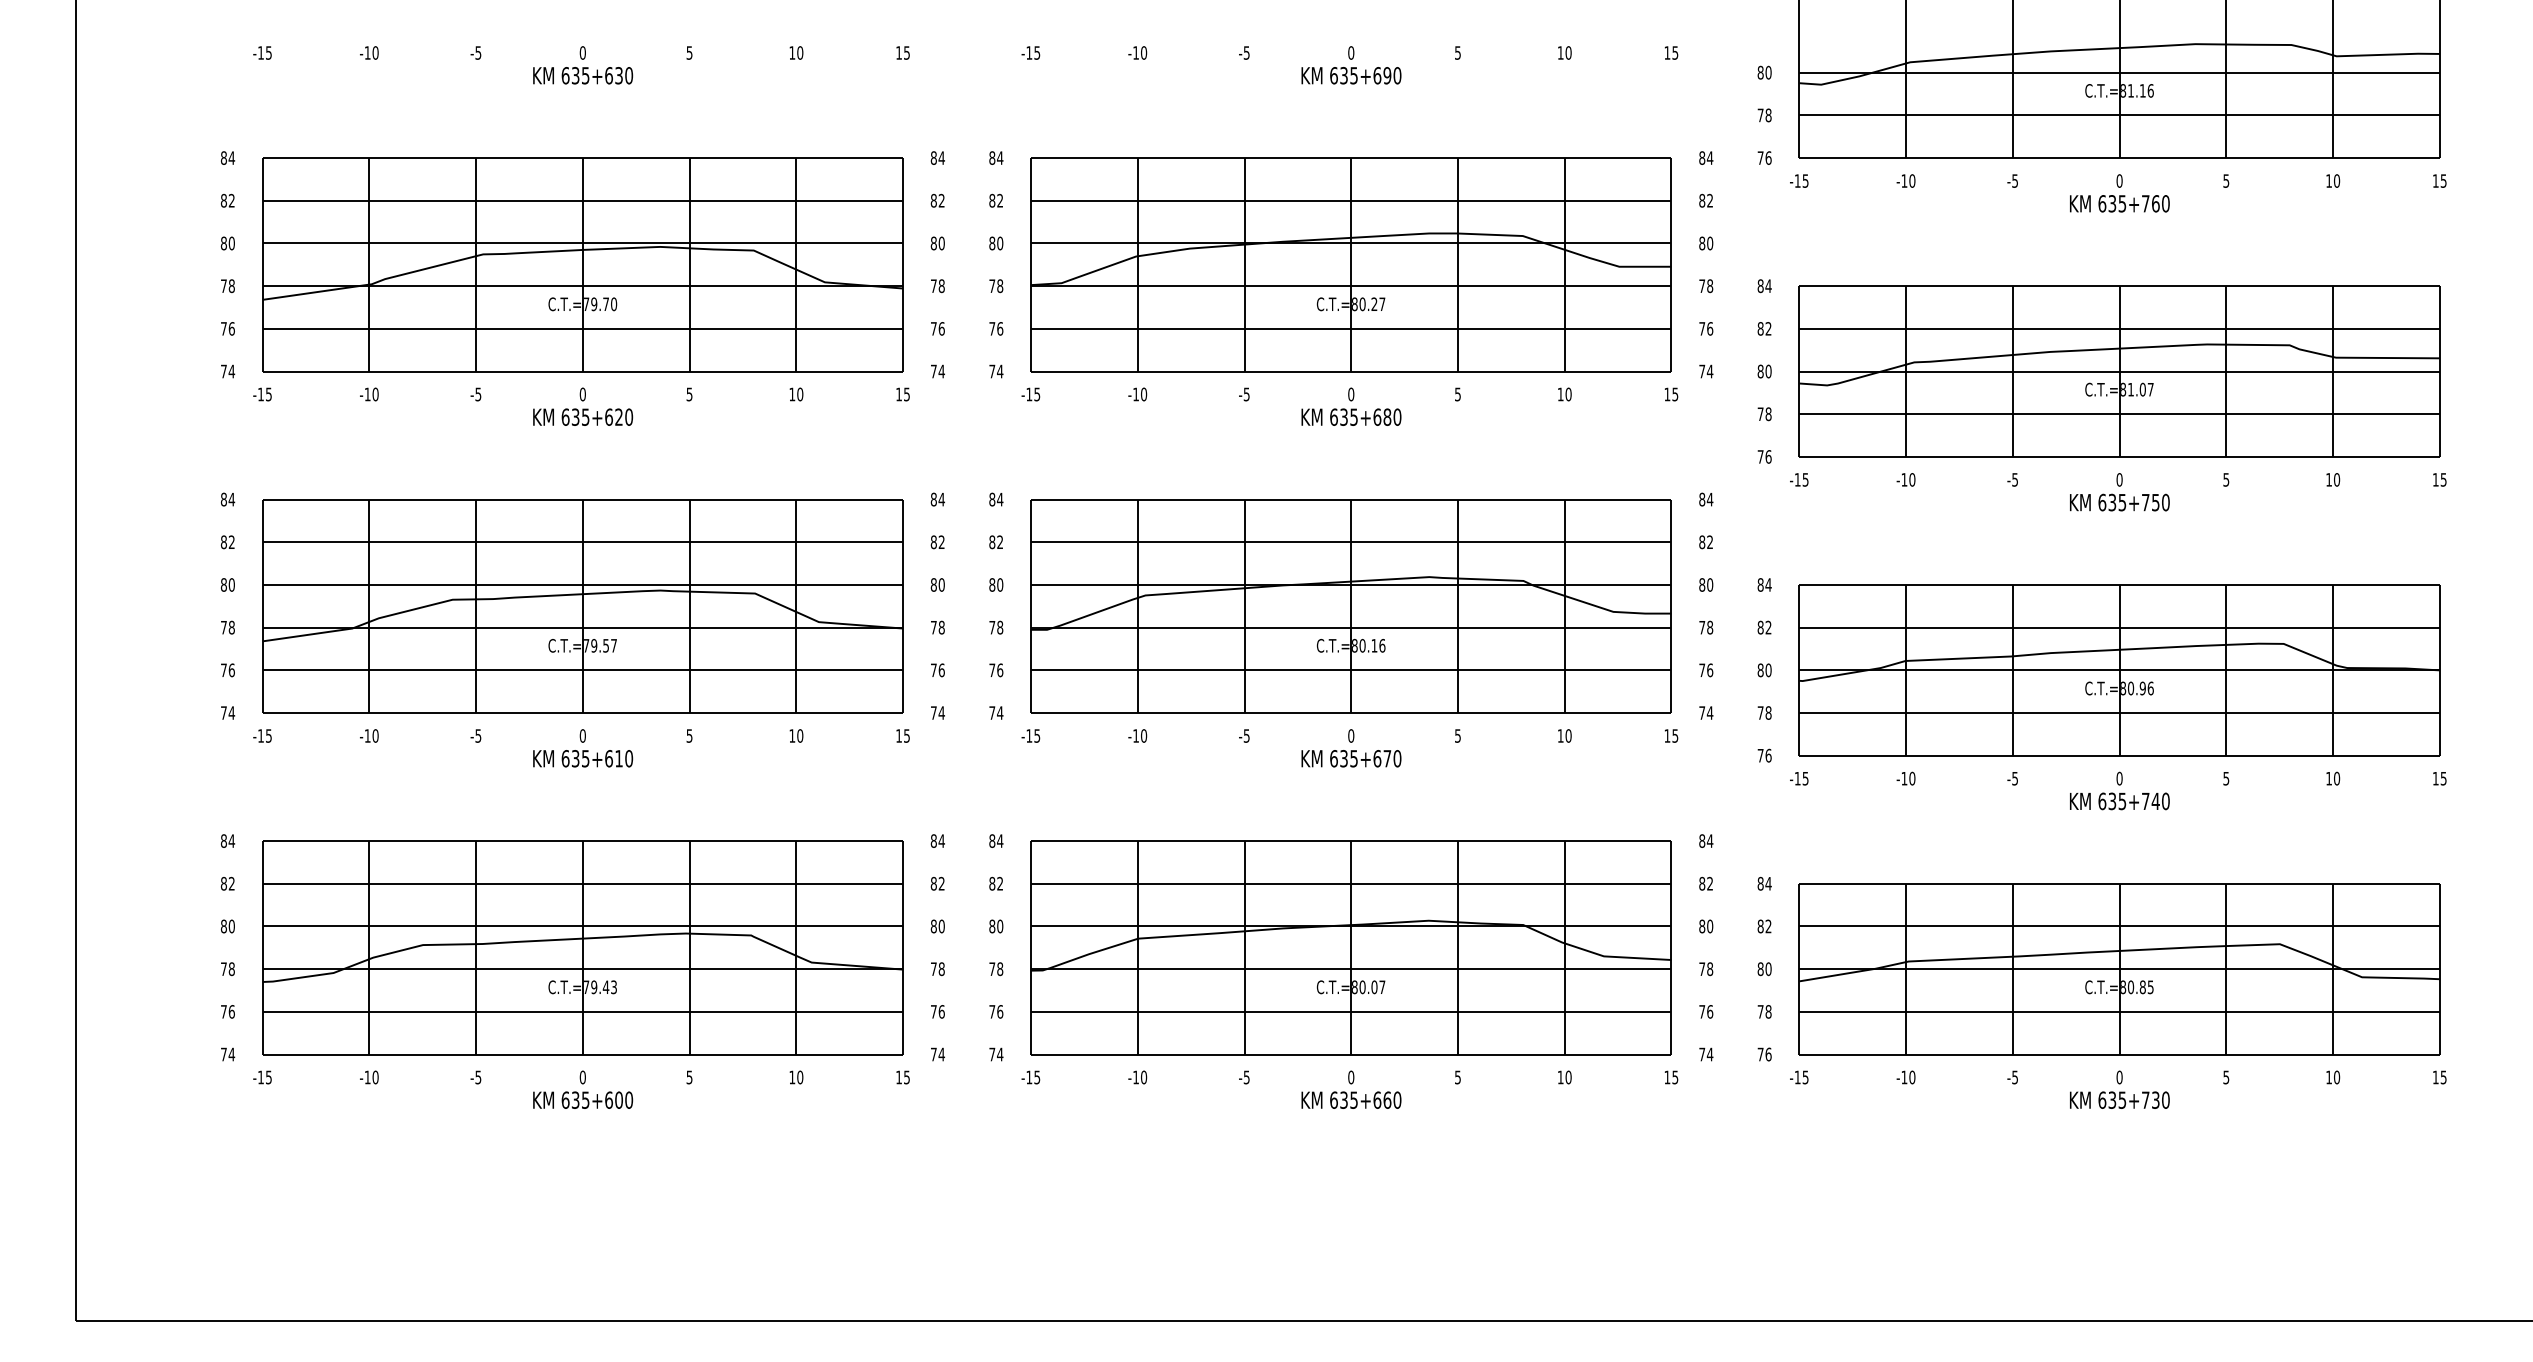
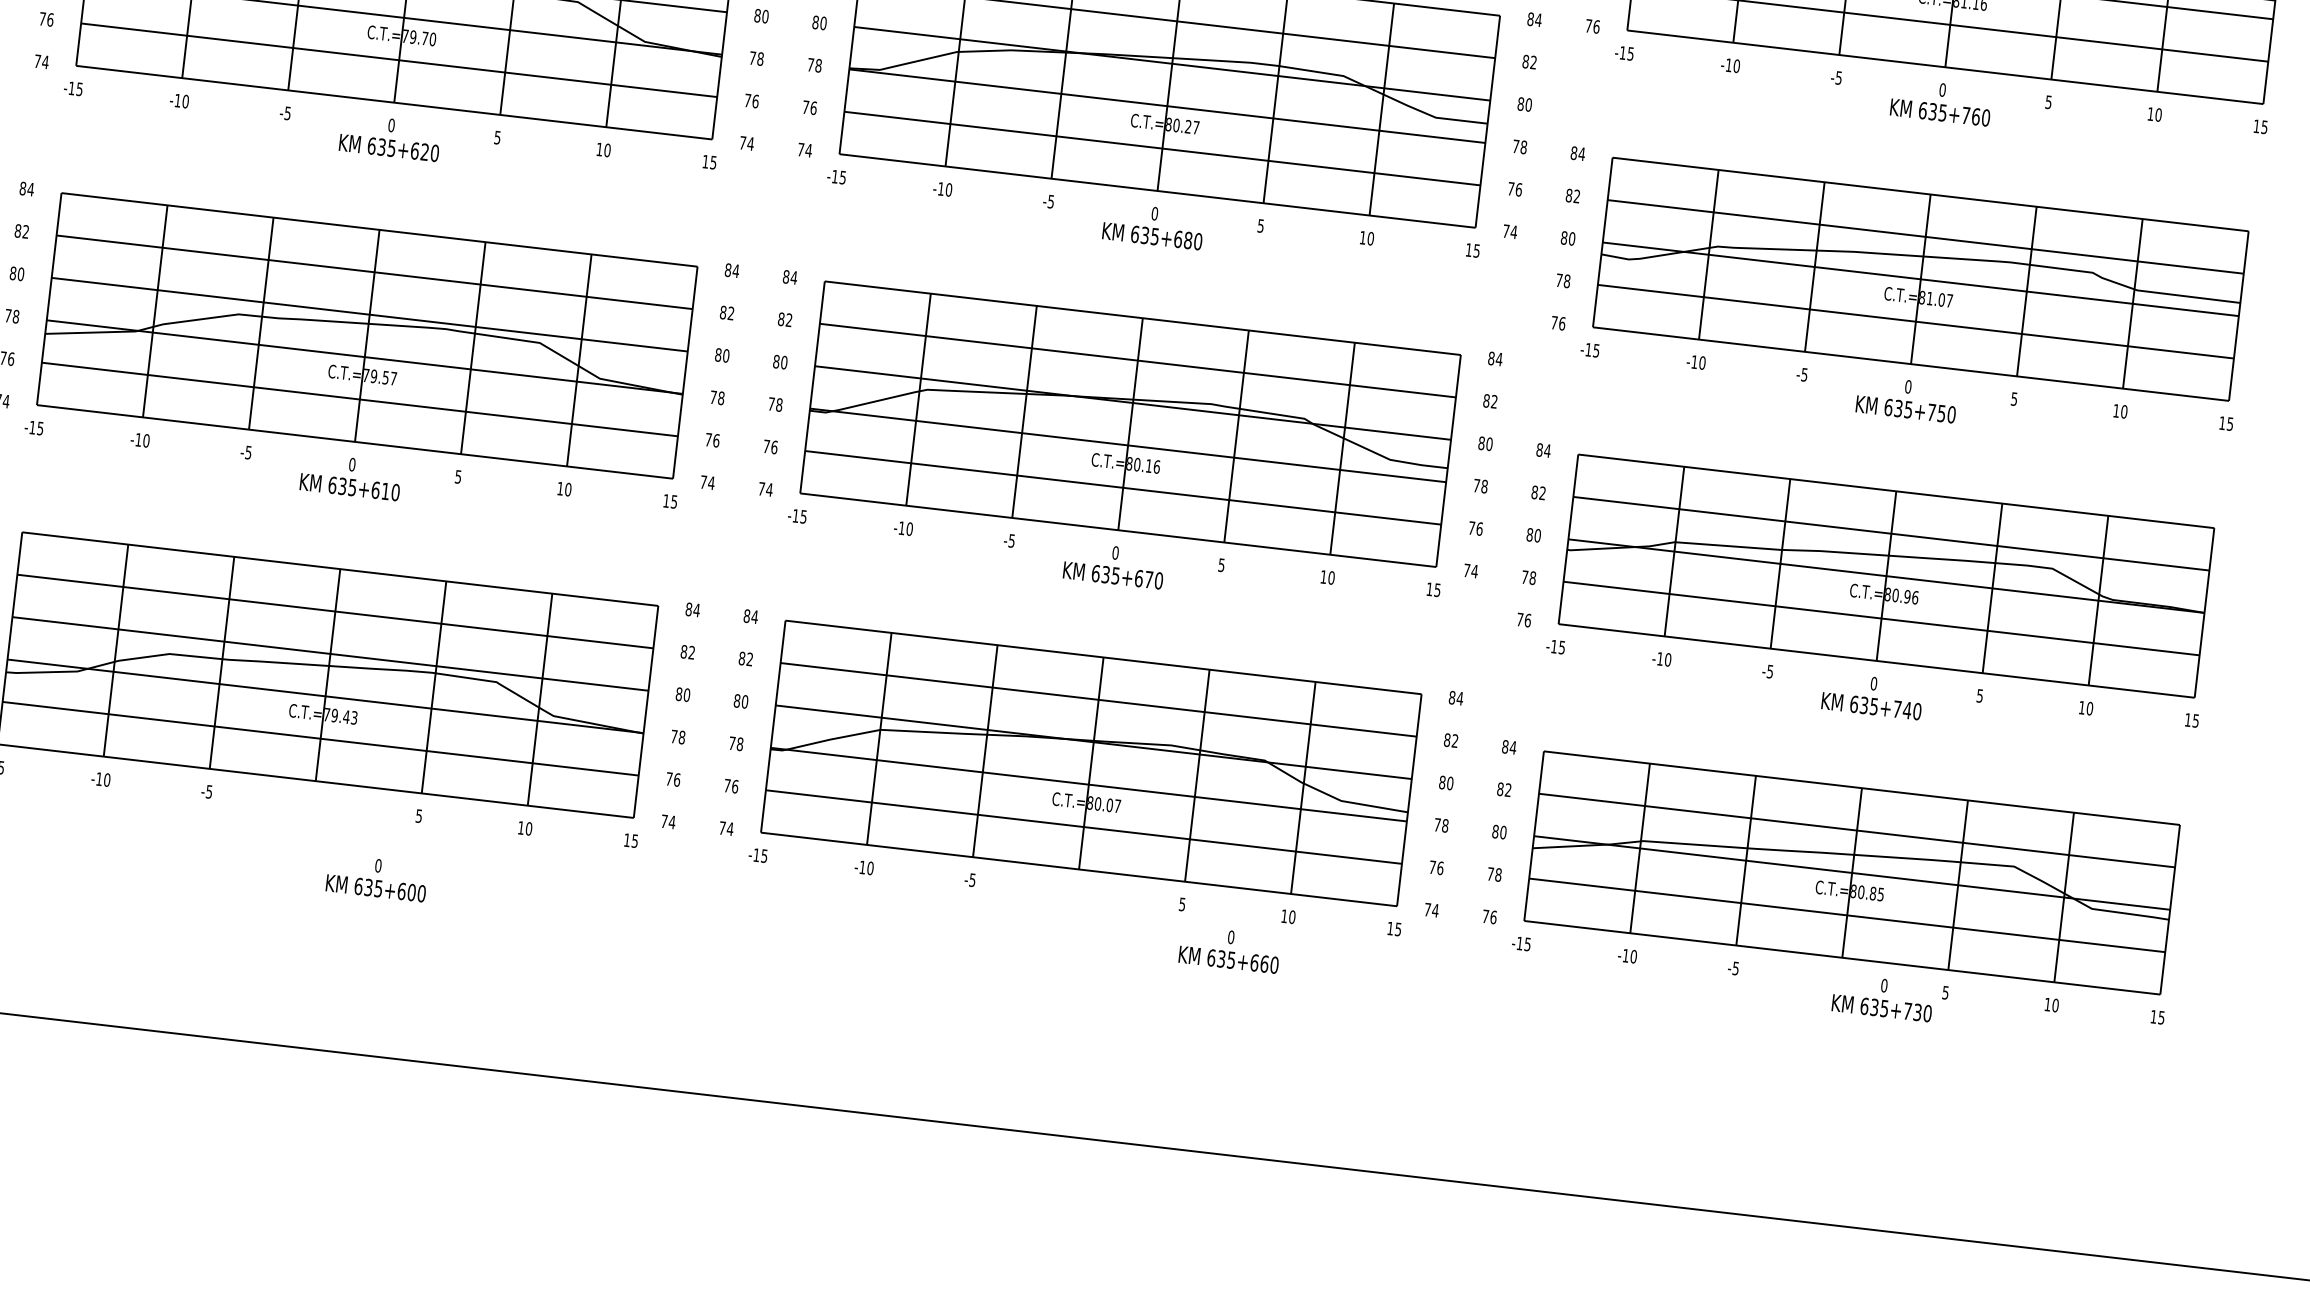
text: (583, 1089) -> (377, 877), moved
text: (1351, 1089) -> (1230, 949), moved
text: (2119, 1089) -> (1882, 997), moved

